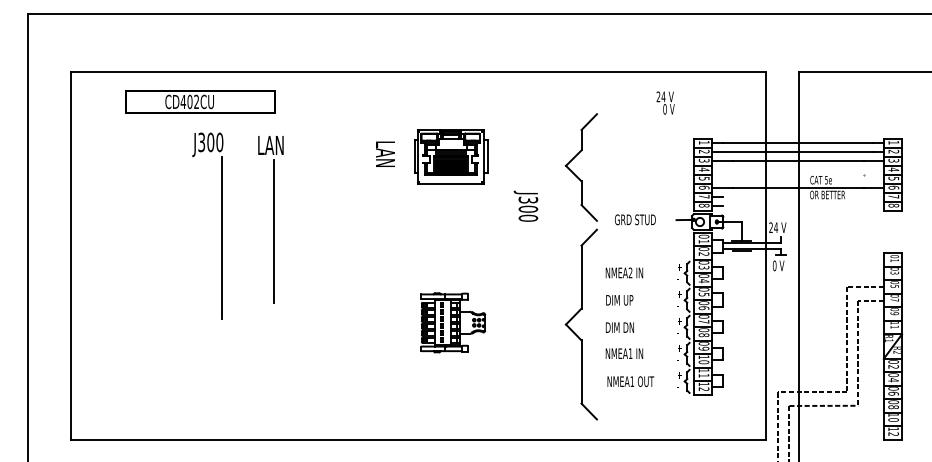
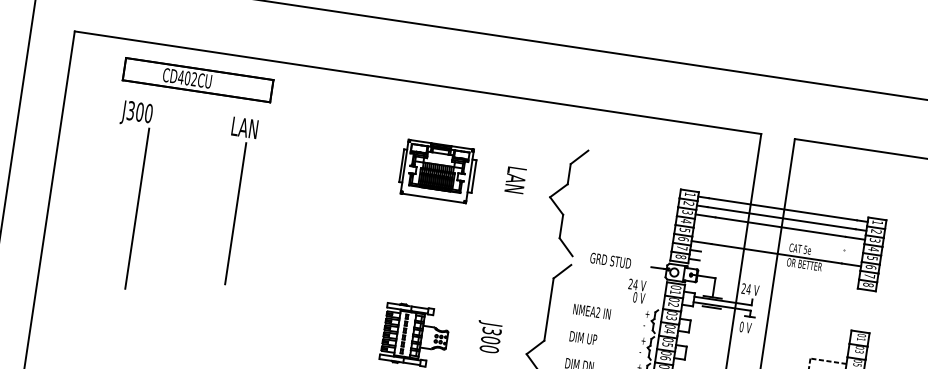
text: (665, 102) -> (636, 290), moved
text: (385, 153) -> (515, 179), moved
text: (525, 205) -> (488, 336), moved
part: (270, 219) -> (233, 201), moved
part: (221, 225) -> (138, 195), moved

